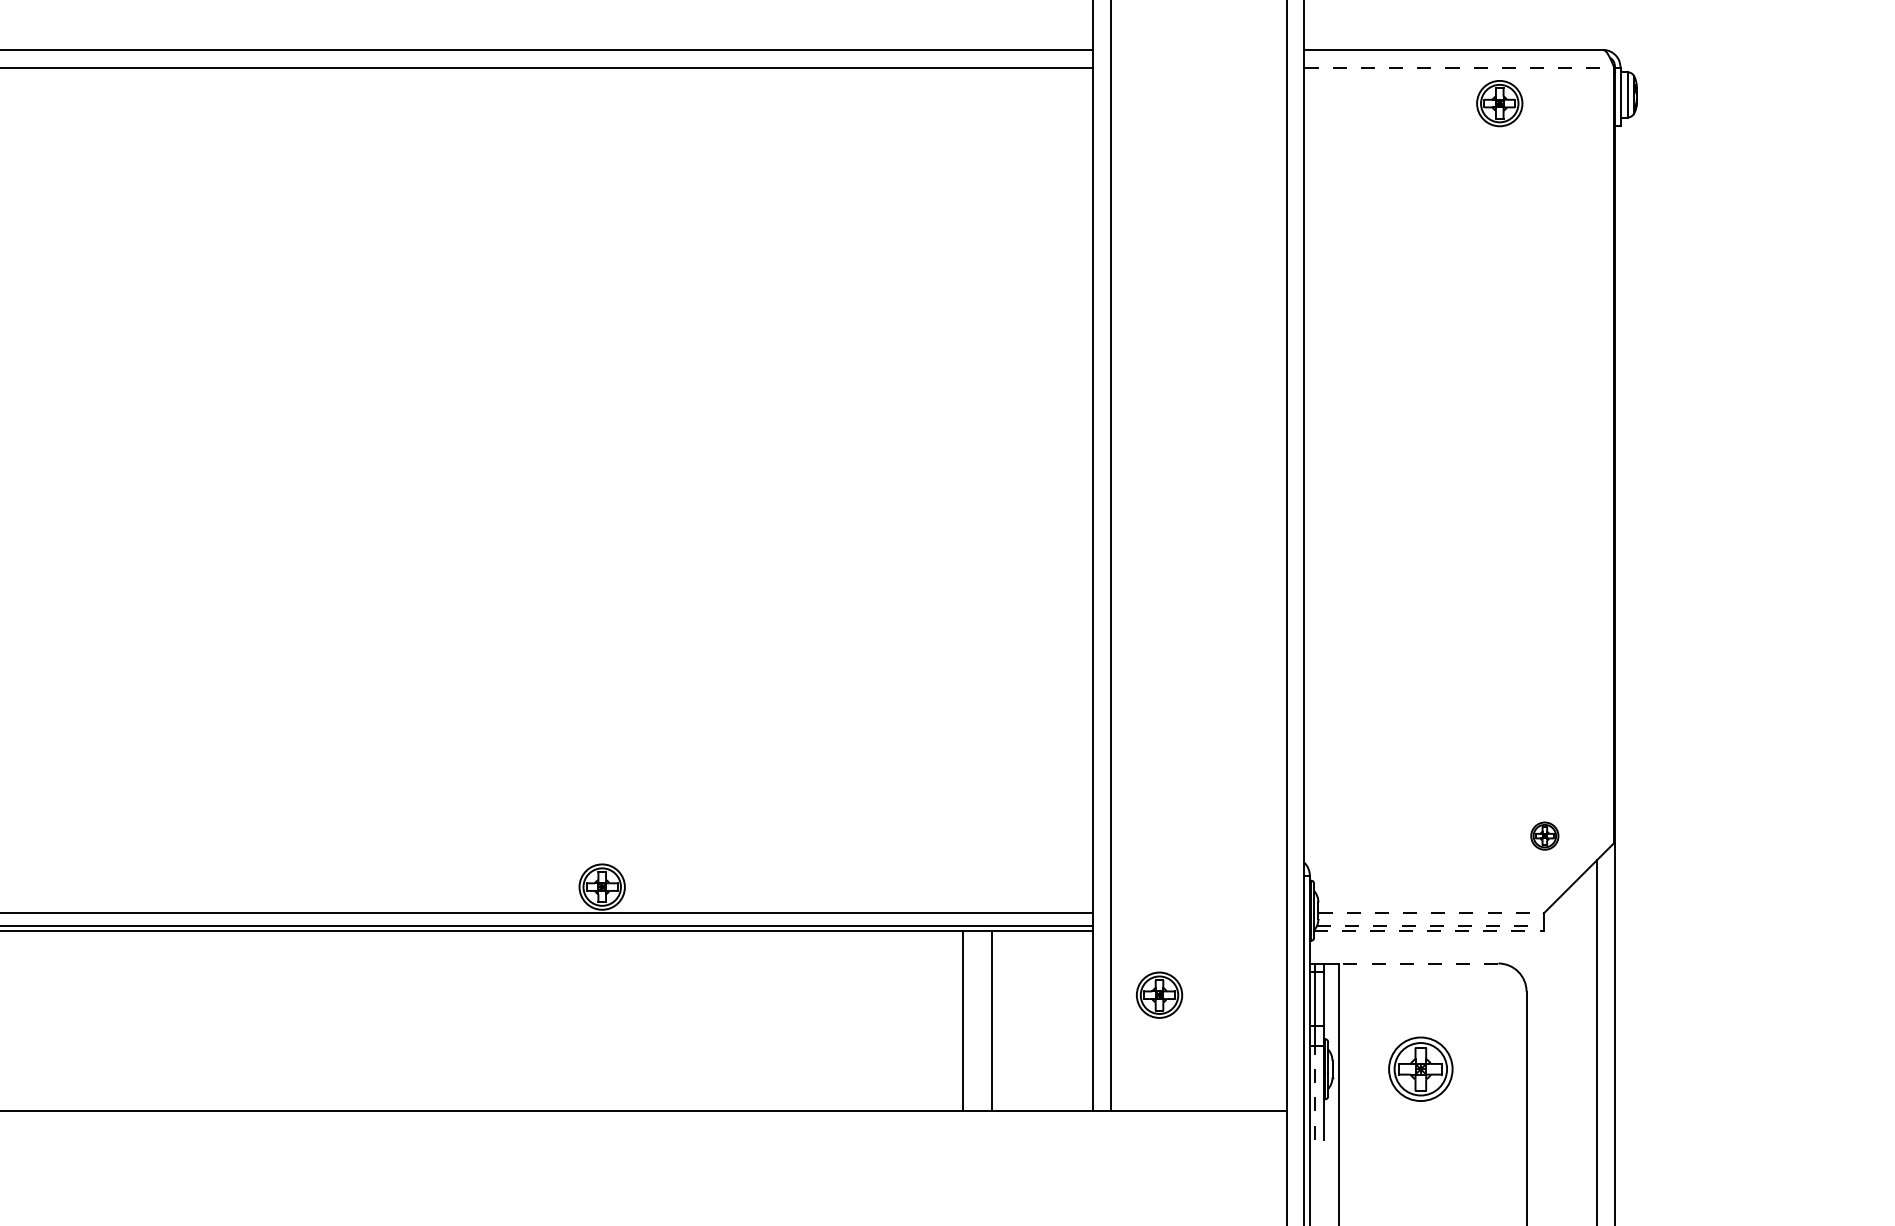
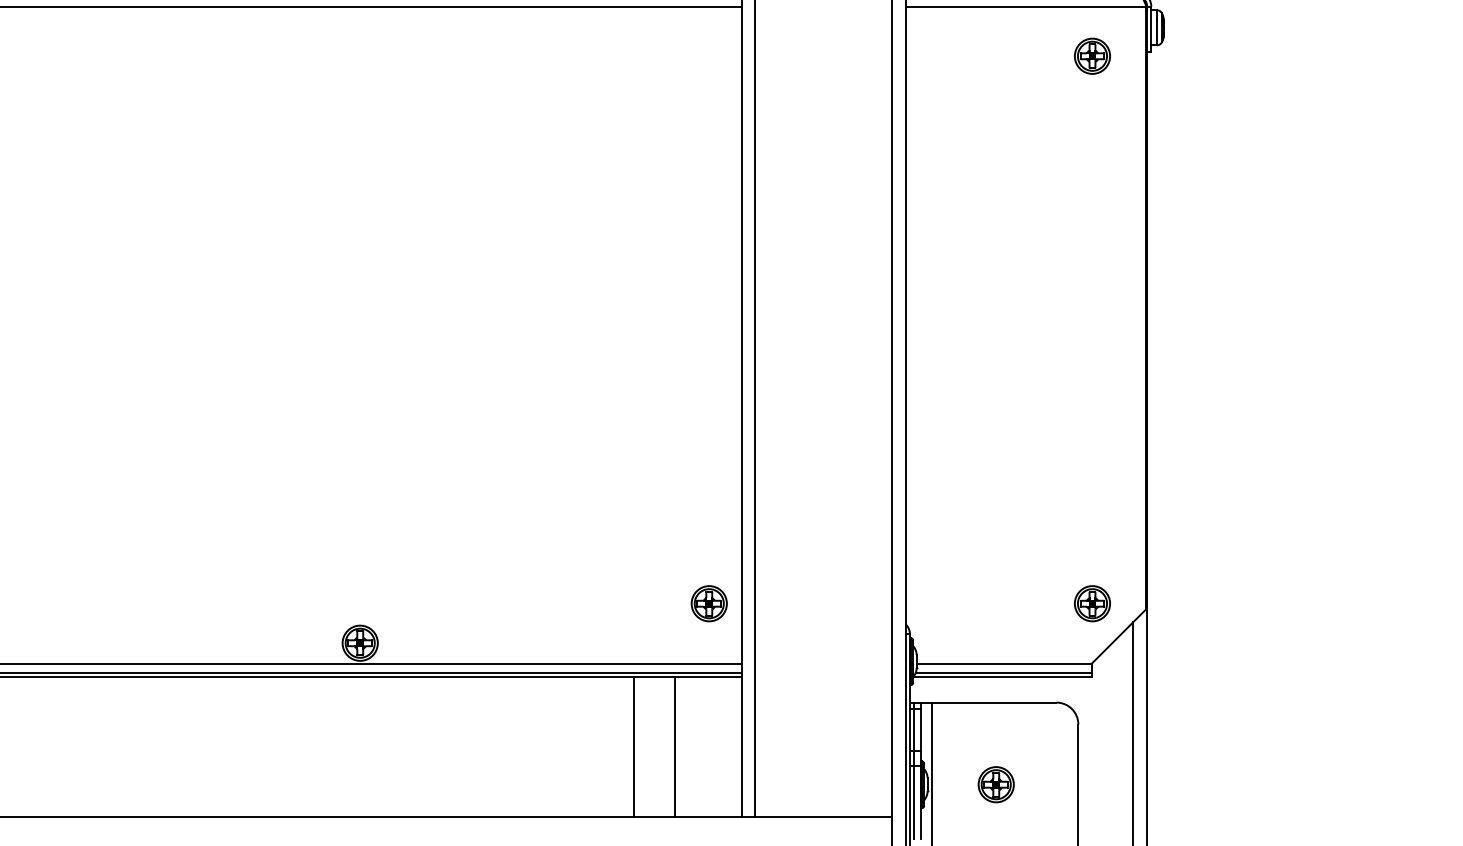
line: (1459, 67) -> (1026, 6), dashed -> solid
part: (1499, 103) -> (1092, 56), moved
part: (1544, 835) -> (1092, 603), size x1.67
line: (1431, 913) -> (1004, 663), dashed -> solid
line: (1430, 925) -> (1003, 673), dashed -> solid
line: (1428, 931) -> (1002, 677), dashed -> solid
line: (1418, 963) -> (994, 702), dashed -> solid
part: (1159, 994) -> (709, 603), moved
line: (963, 1021) -> (675, 747), moved
line: (991, 1021) -> (633, 747), moved
part: (1420, 1068) -> (995, 784), size x0.71
line: (1315, 1092) -> (914, 802), dashed -> solid

